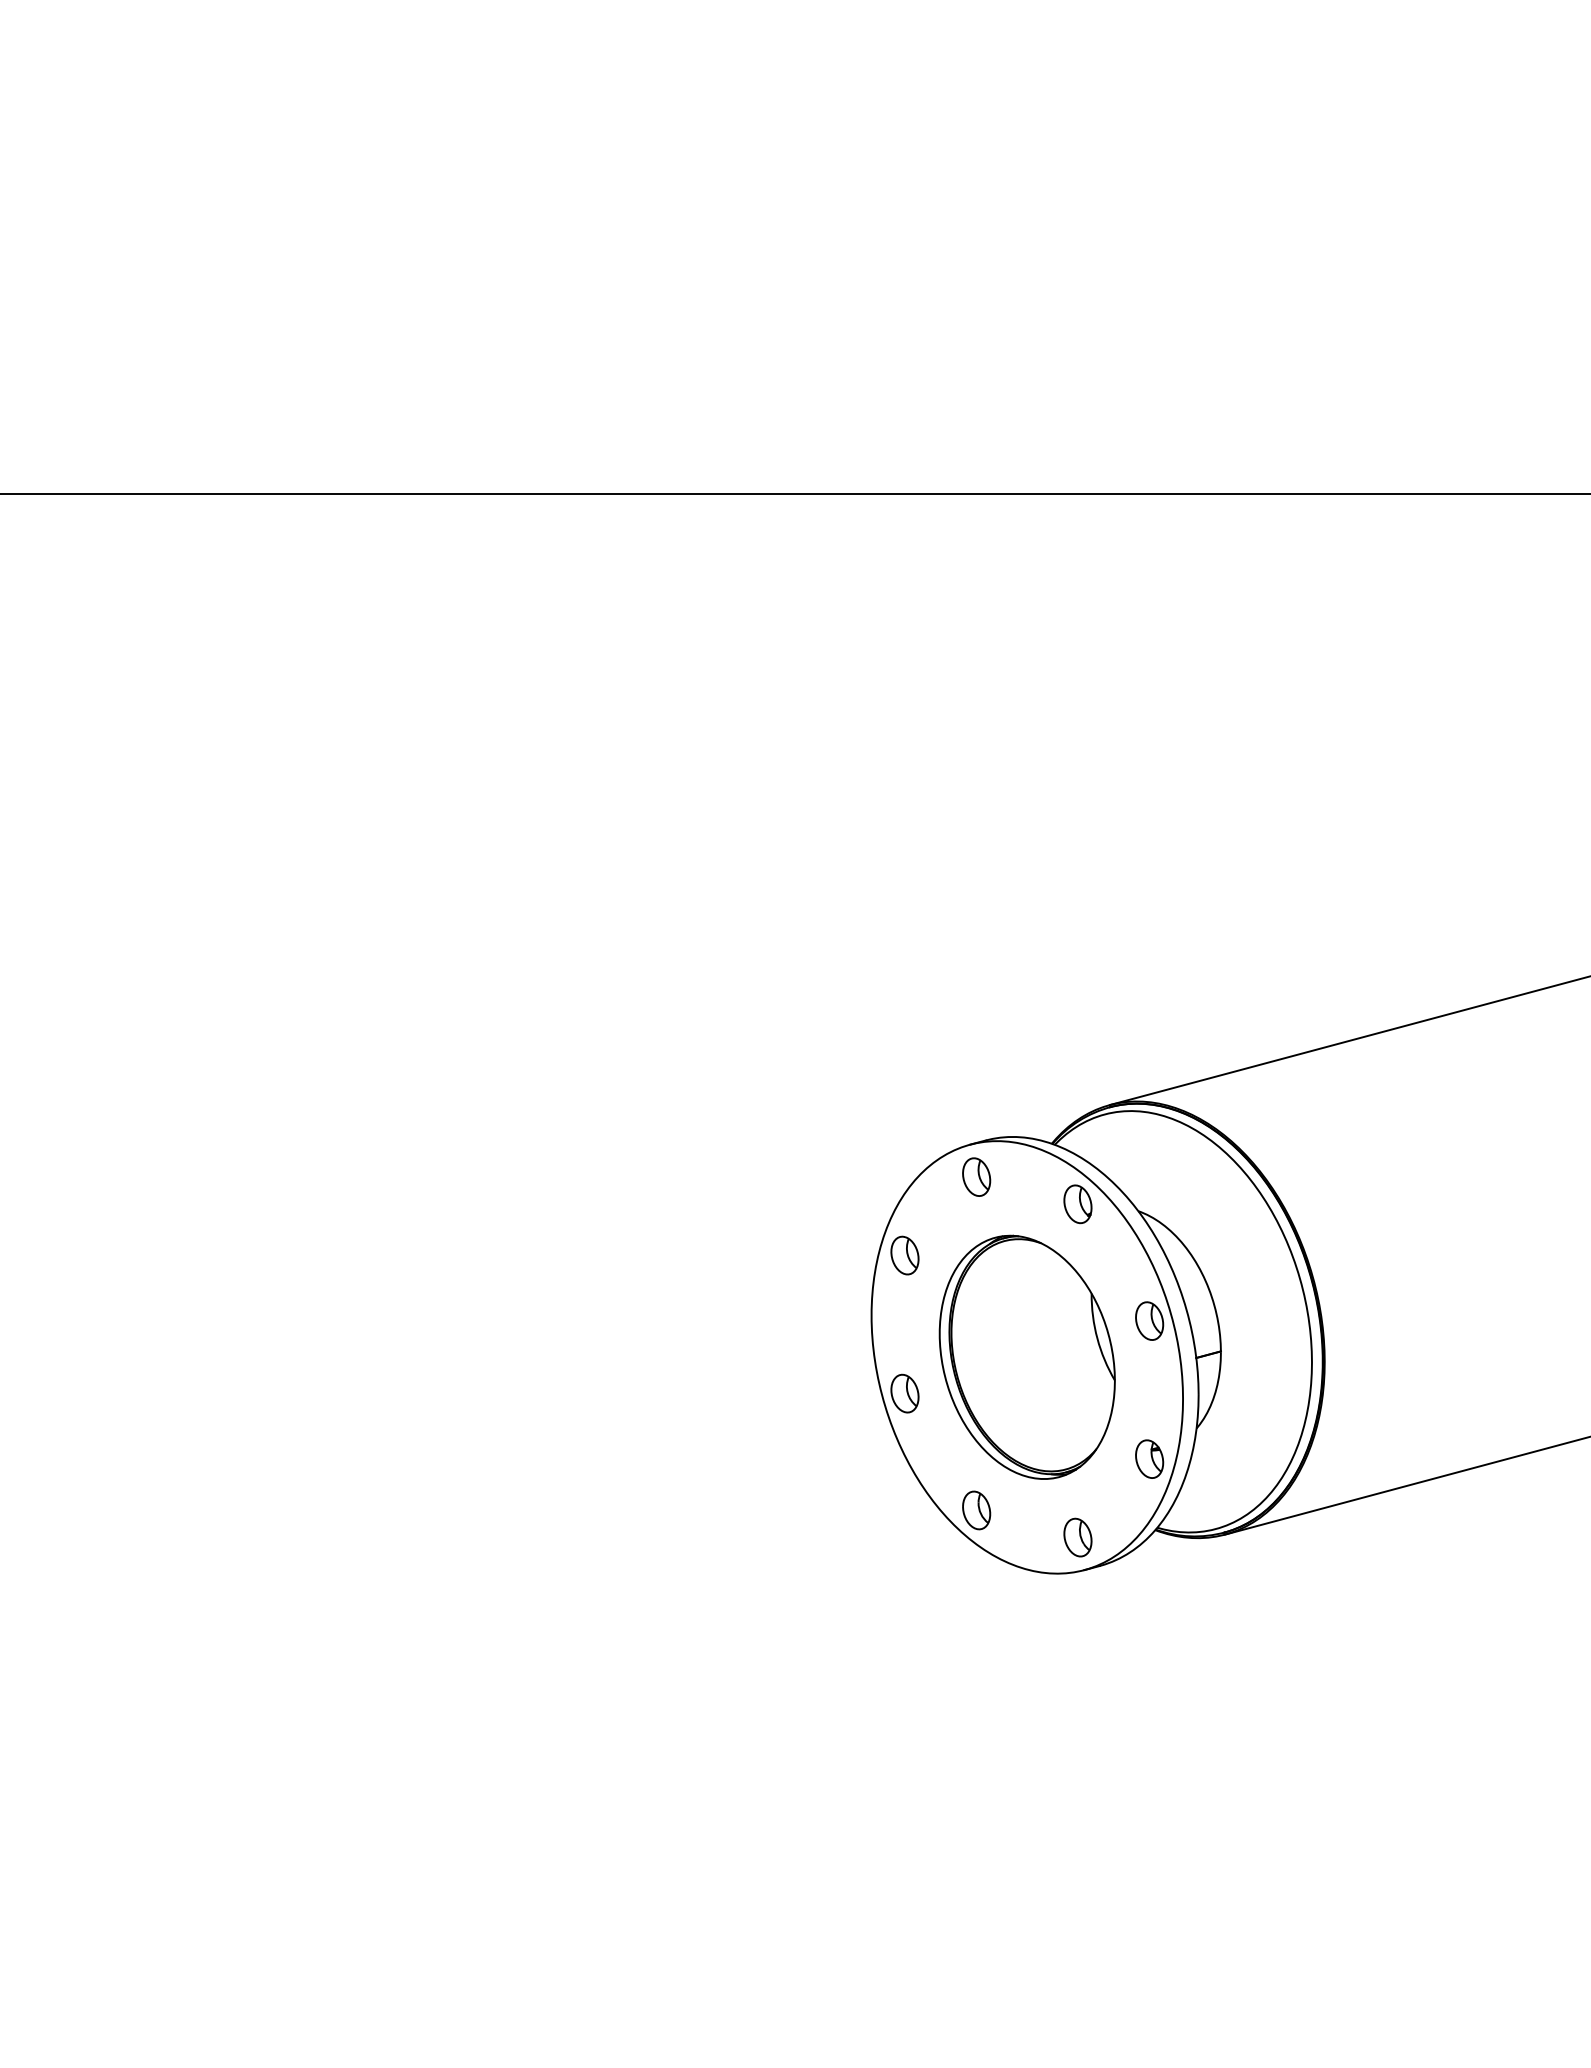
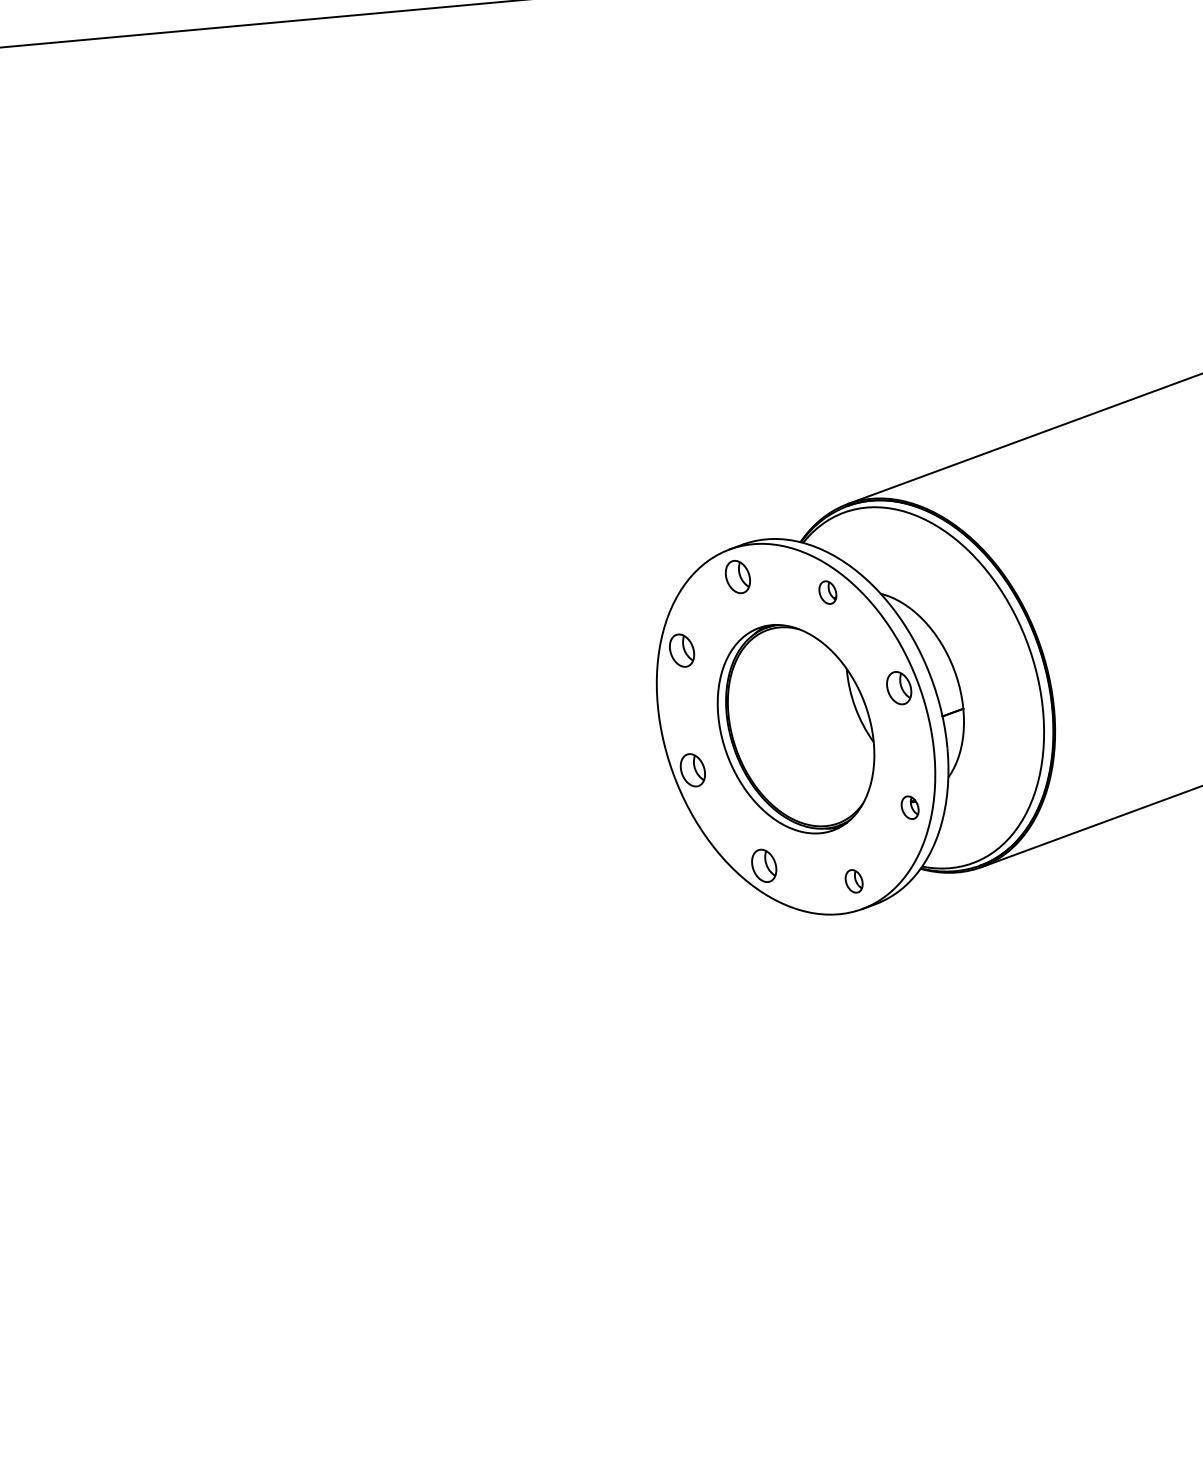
part: (1077, 1204) -> (827, 592), size x0.7
part: (1149, 1458) -> (909, 807), size x0.7
part: (1077, 1537) -> (853, 881), size x0.7

